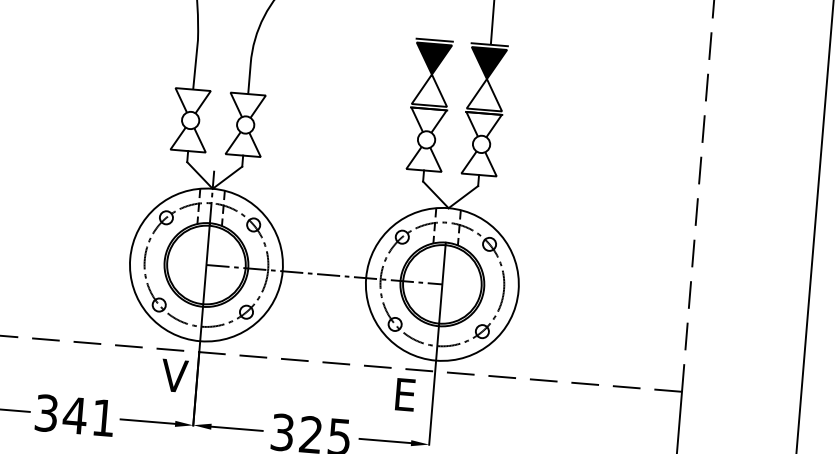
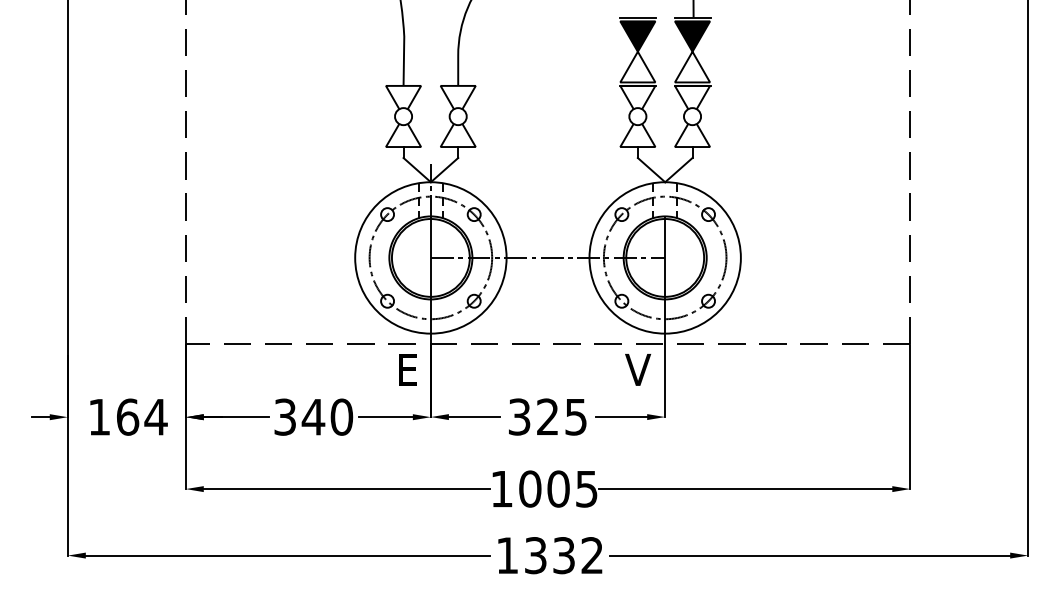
text: (174, 375) -> (408, 369), V -> E
text: (406, 394) -> (638, 369), E -> V
text: (103, 417) -> (341, 416), 341 -> 340

